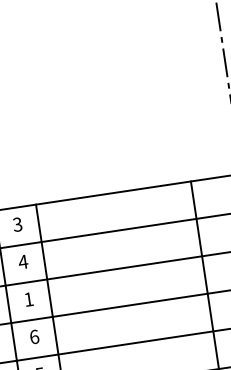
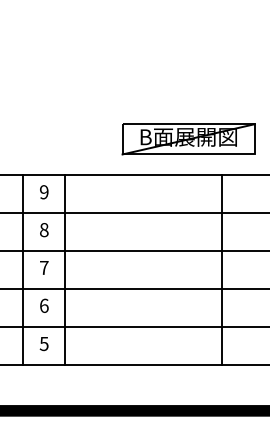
part: (152, 151) -> (188, 139), added
text: (16, 225) -> (43, 192), 3 -> 9
text: (22, 262) -> (43, 230), 4 -> 8
text: (29, 299) -> (44, 267), 1 -> 7

